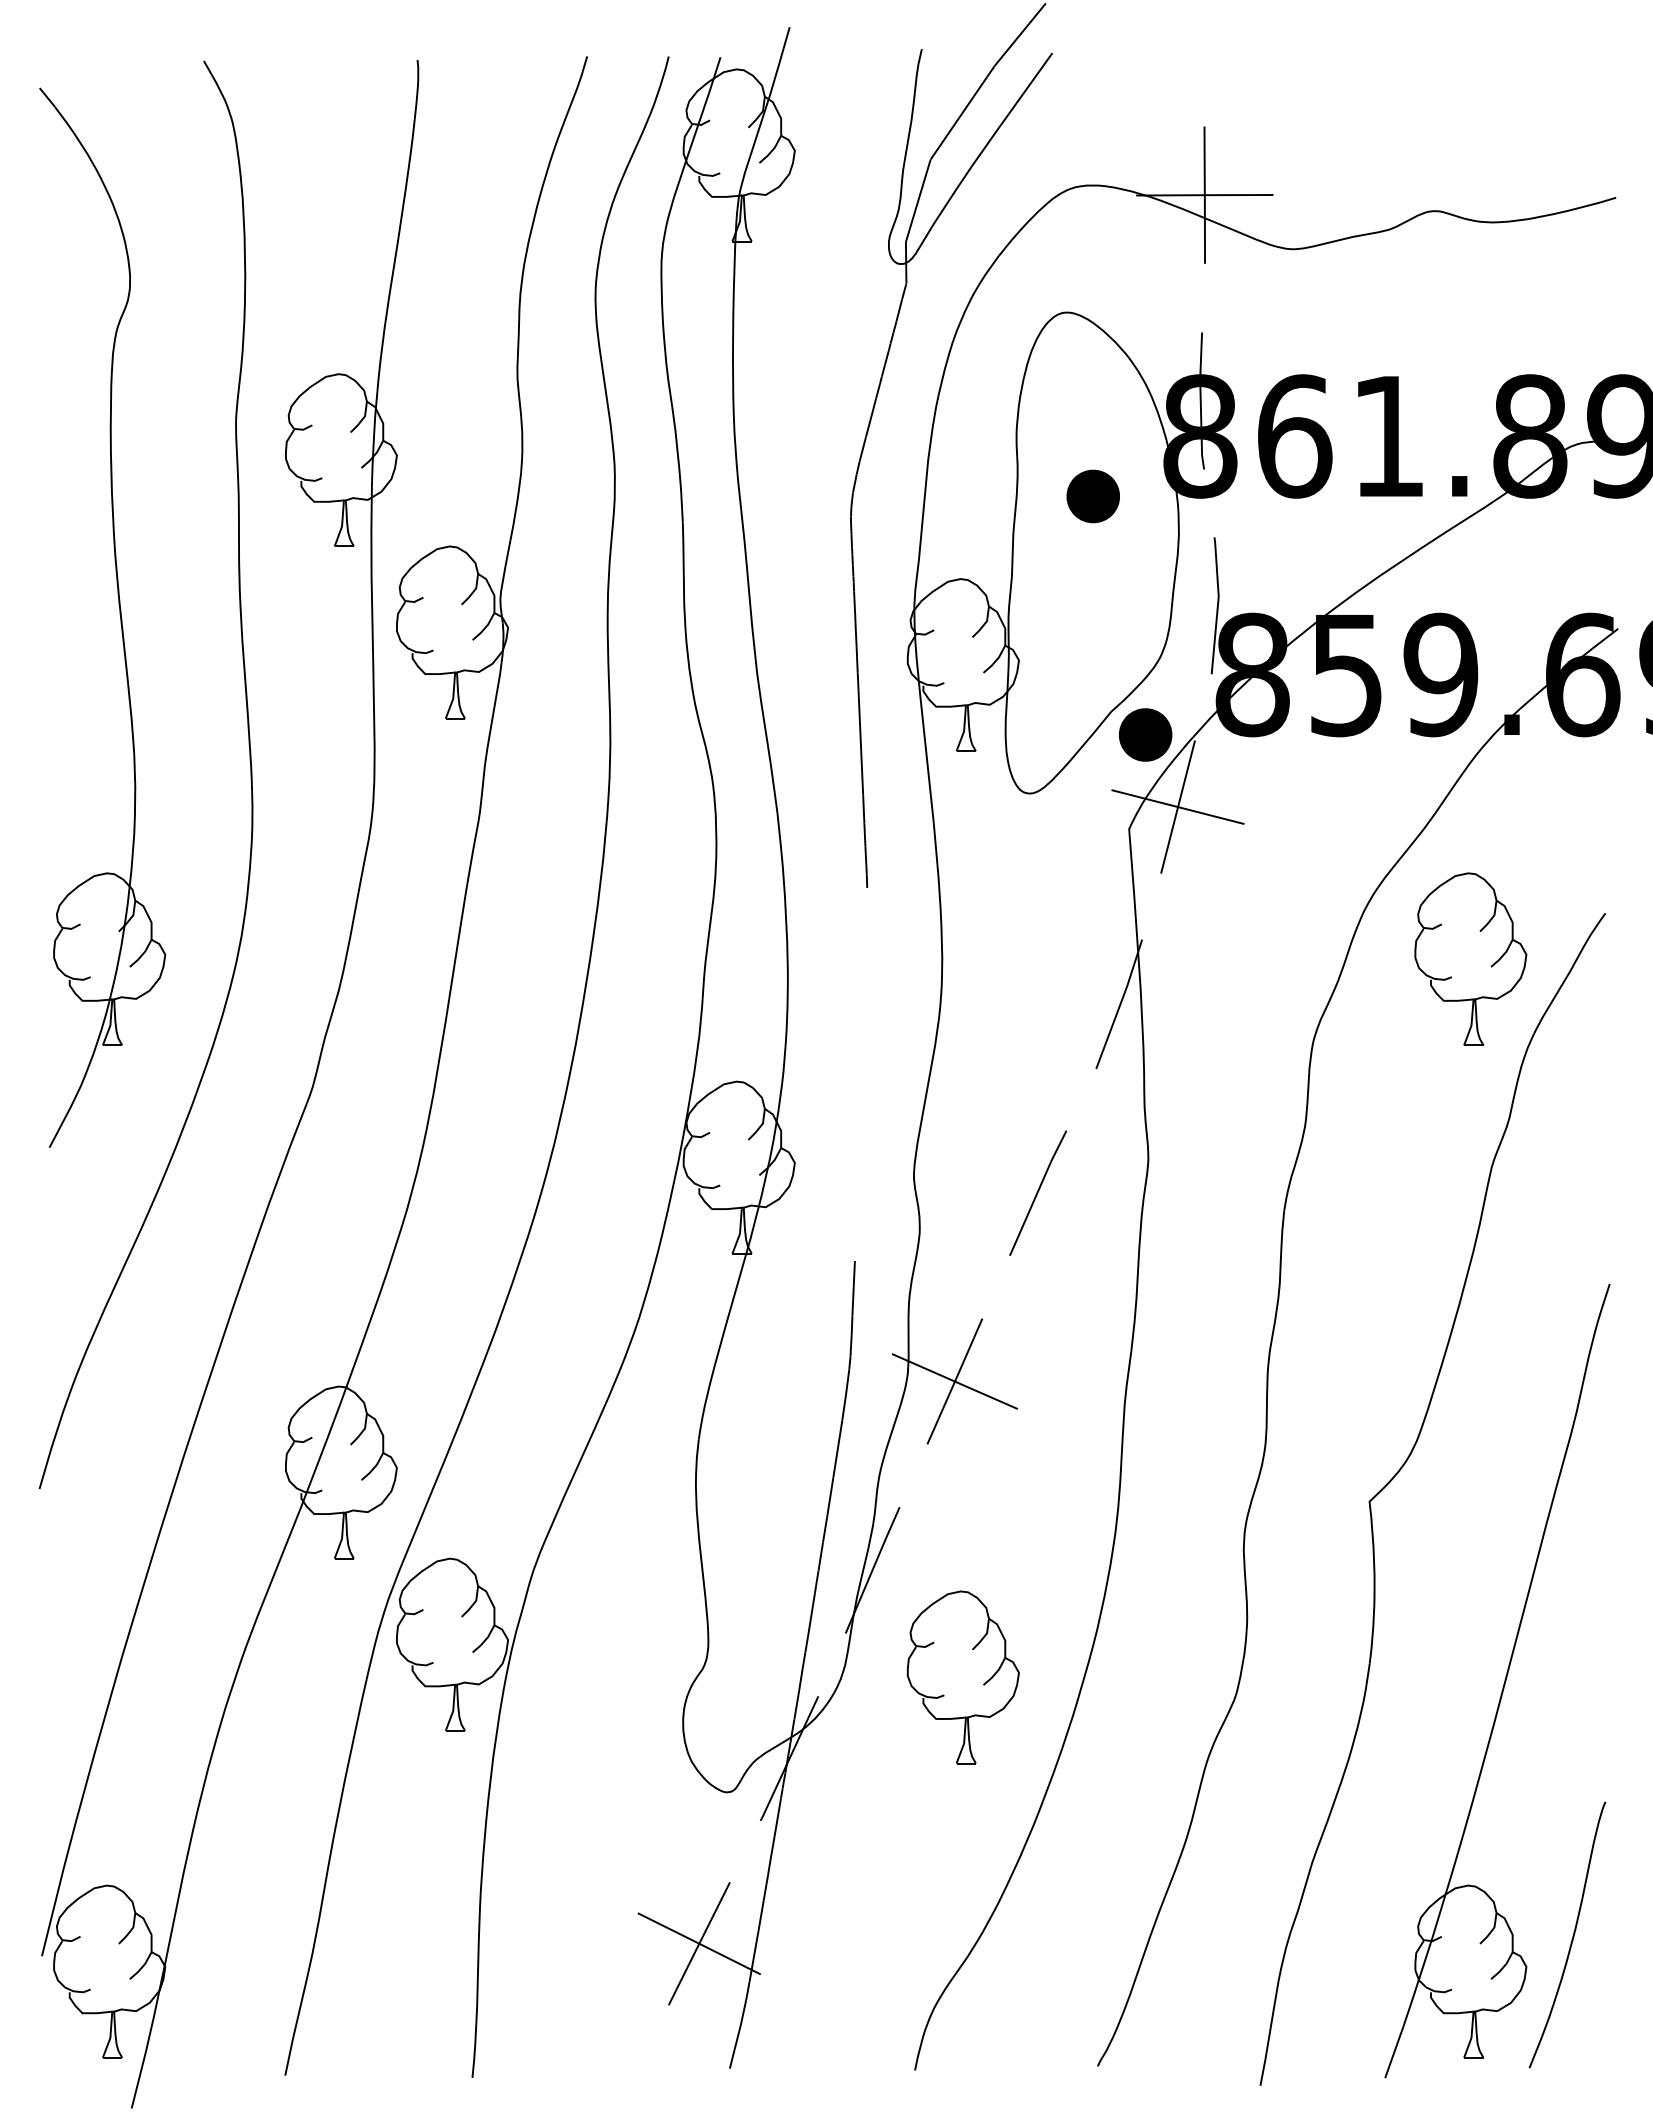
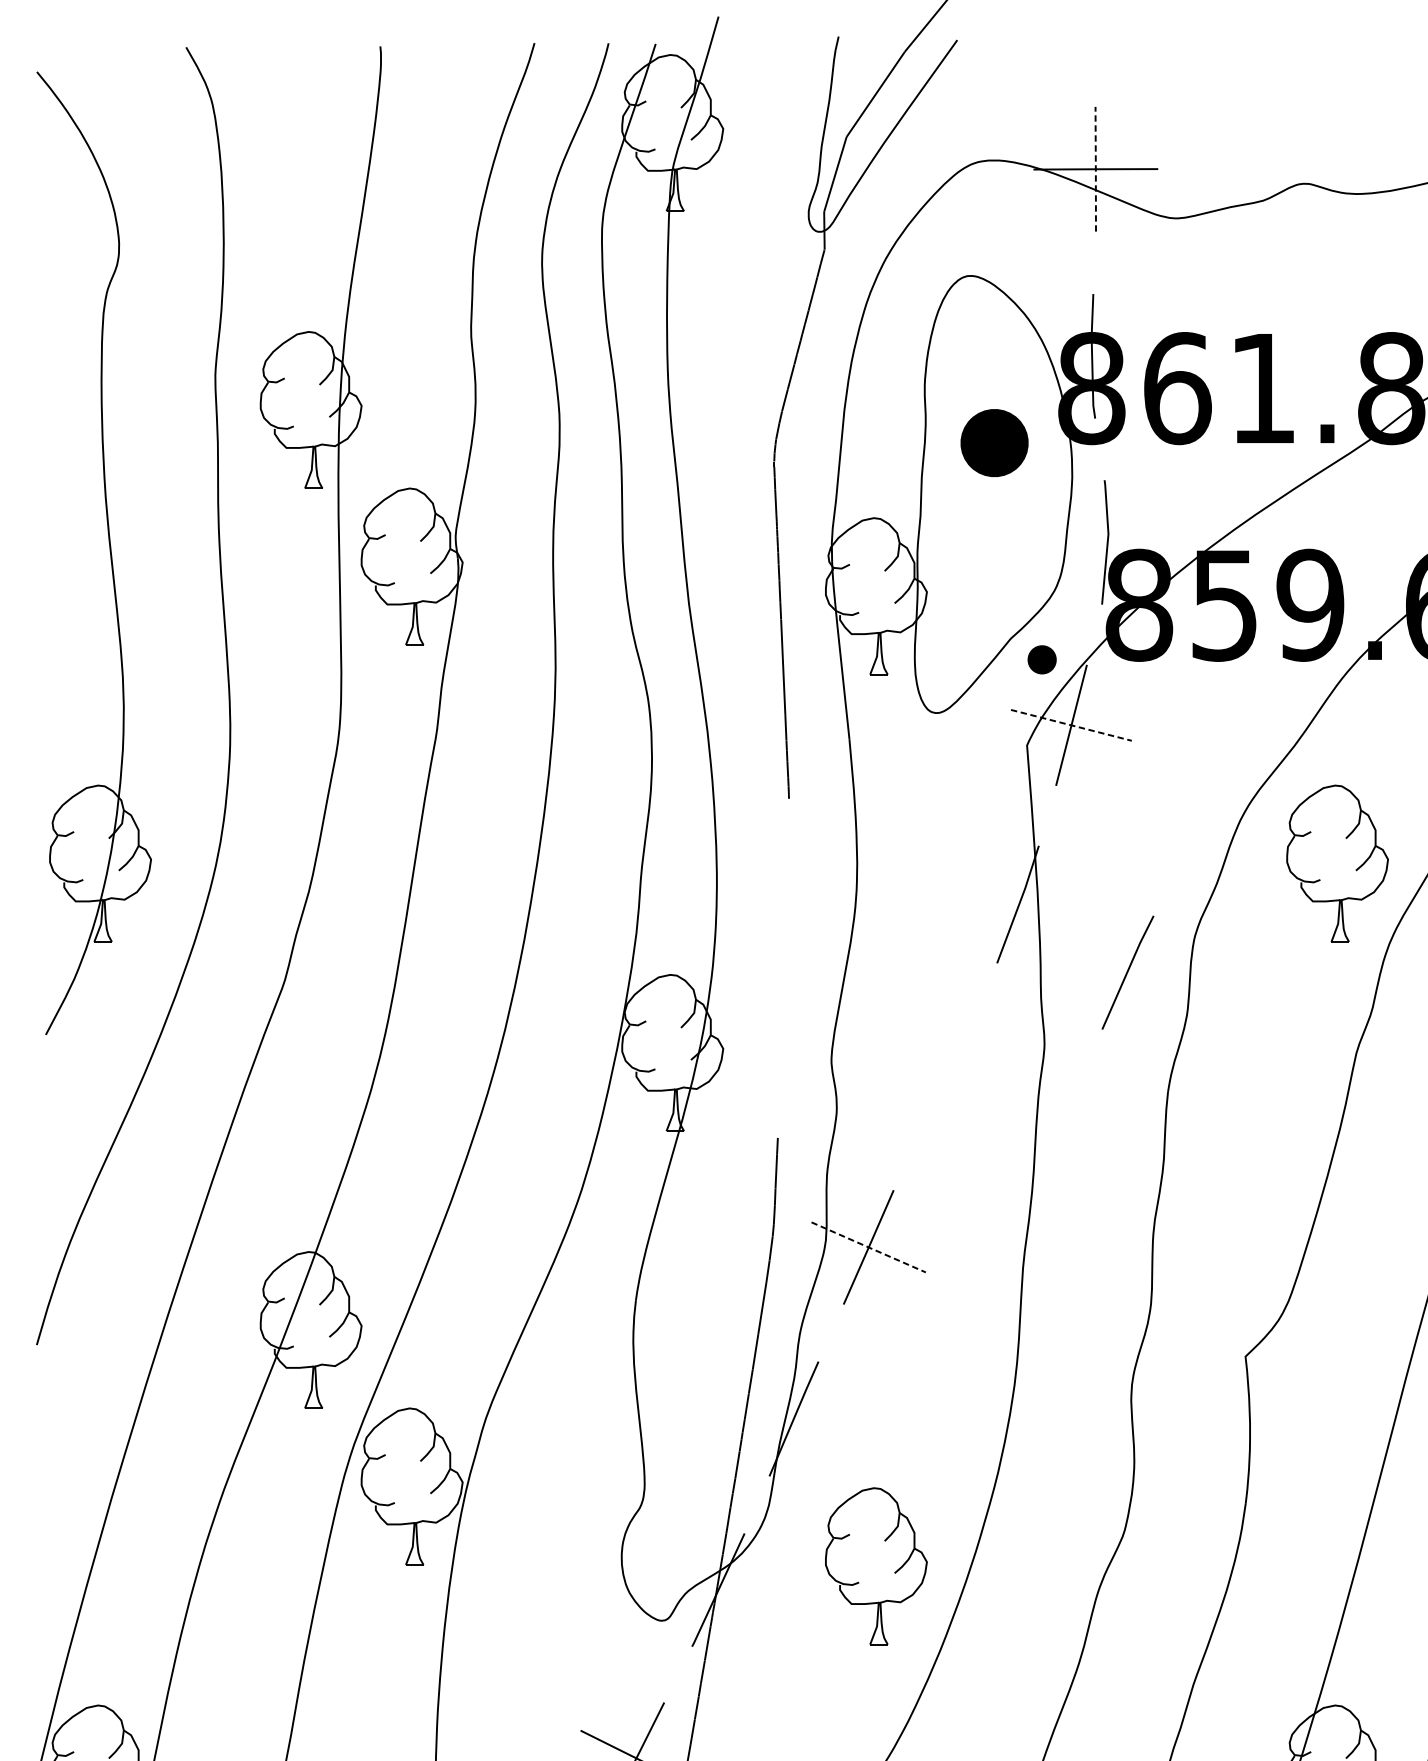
line: (1204, 195) -> (1095, 169), solid -> dashed
part: (1092, 496) -> (993, 443), size x1.4
part: (1145, 734) -> (1041, 659), size x0.6
line: (1178, 807) -> (1071, 725), solid -> dashed
line: (1038, 1192) -> (1128, 972), moved
line: (954, 1381) -> (868, 1247), solid -> dashed
part: (962, 1677) -> (875, 1566), moved

